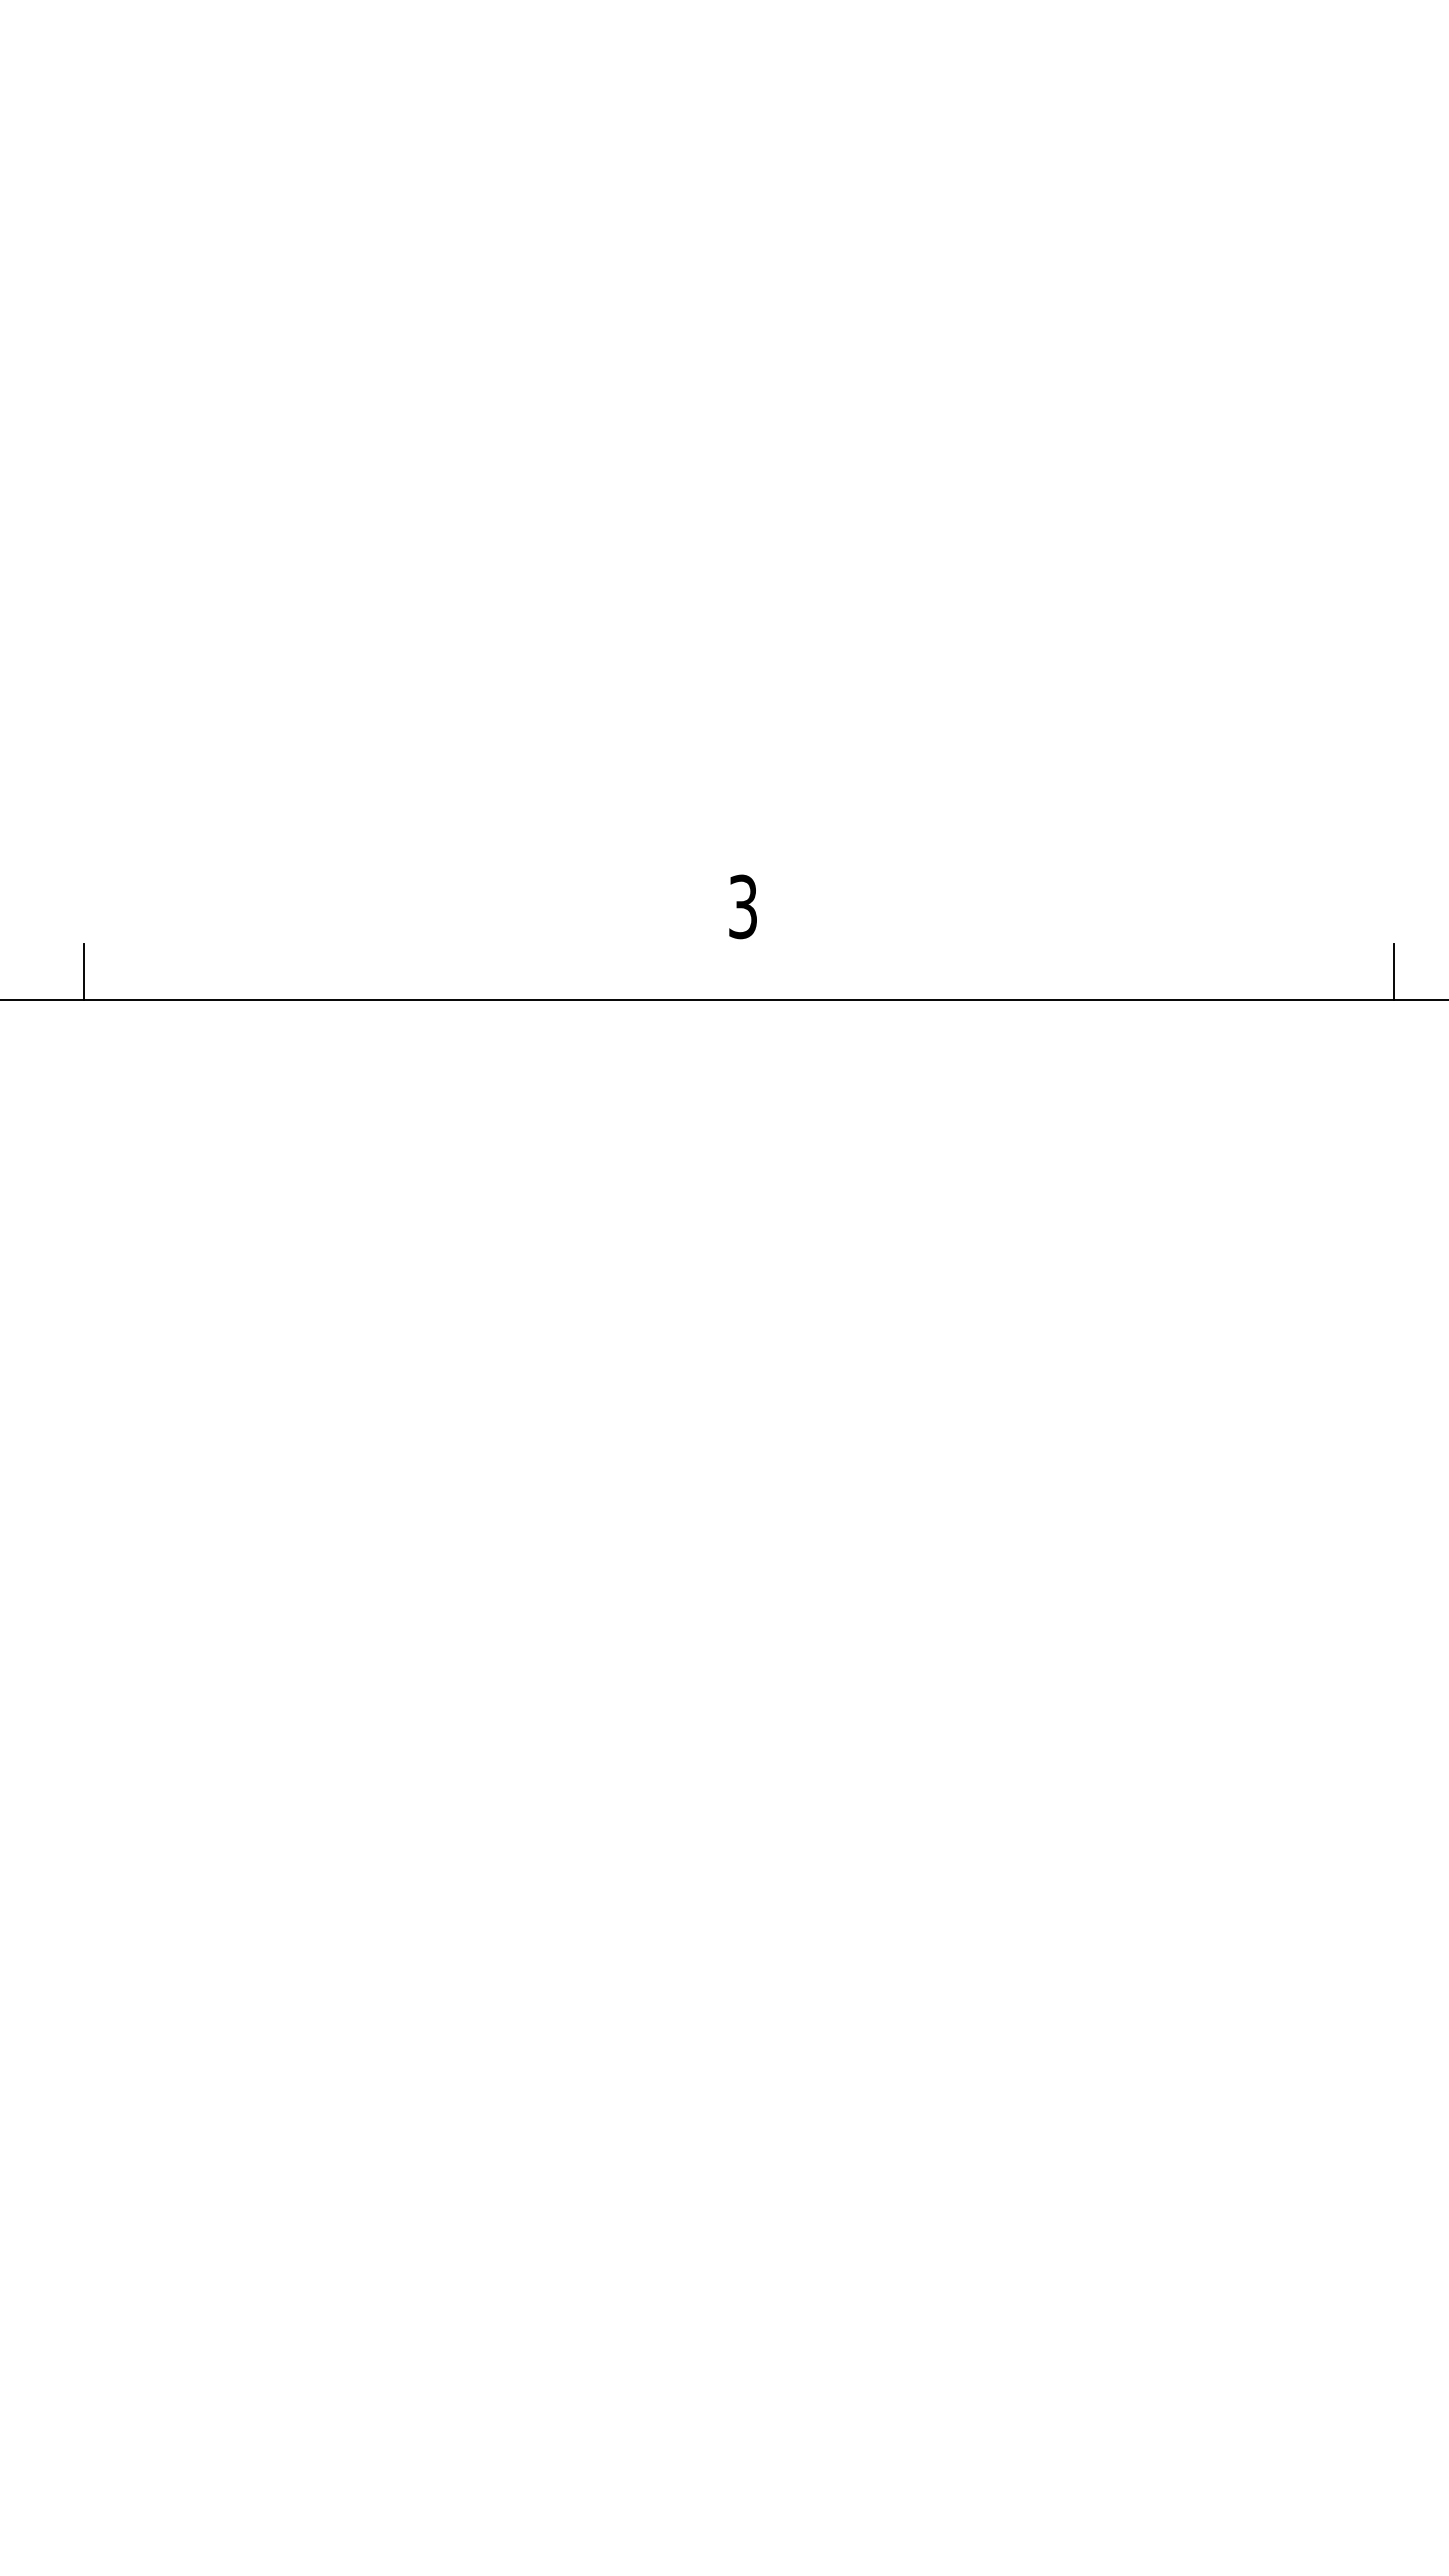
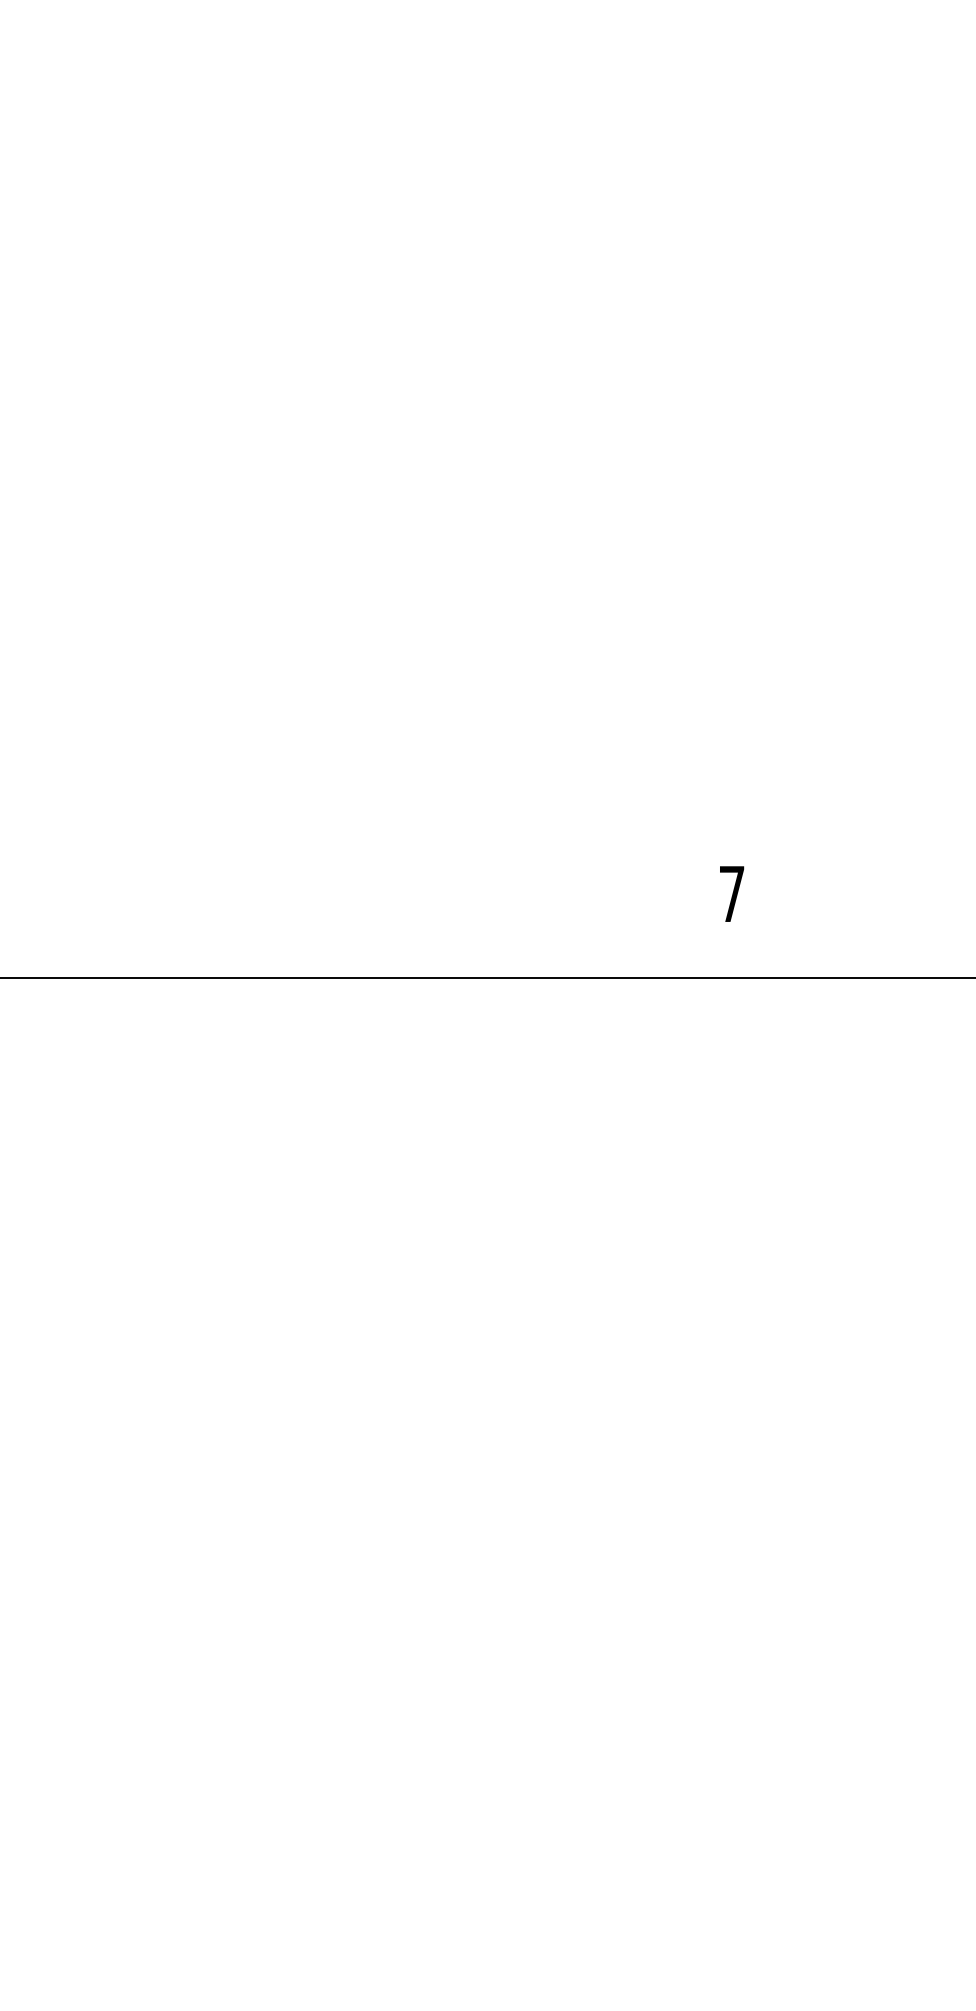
text: (742, 906) -> (731, 893), 3 -> 7
line: (84, 972) -> (143, 952), removed

